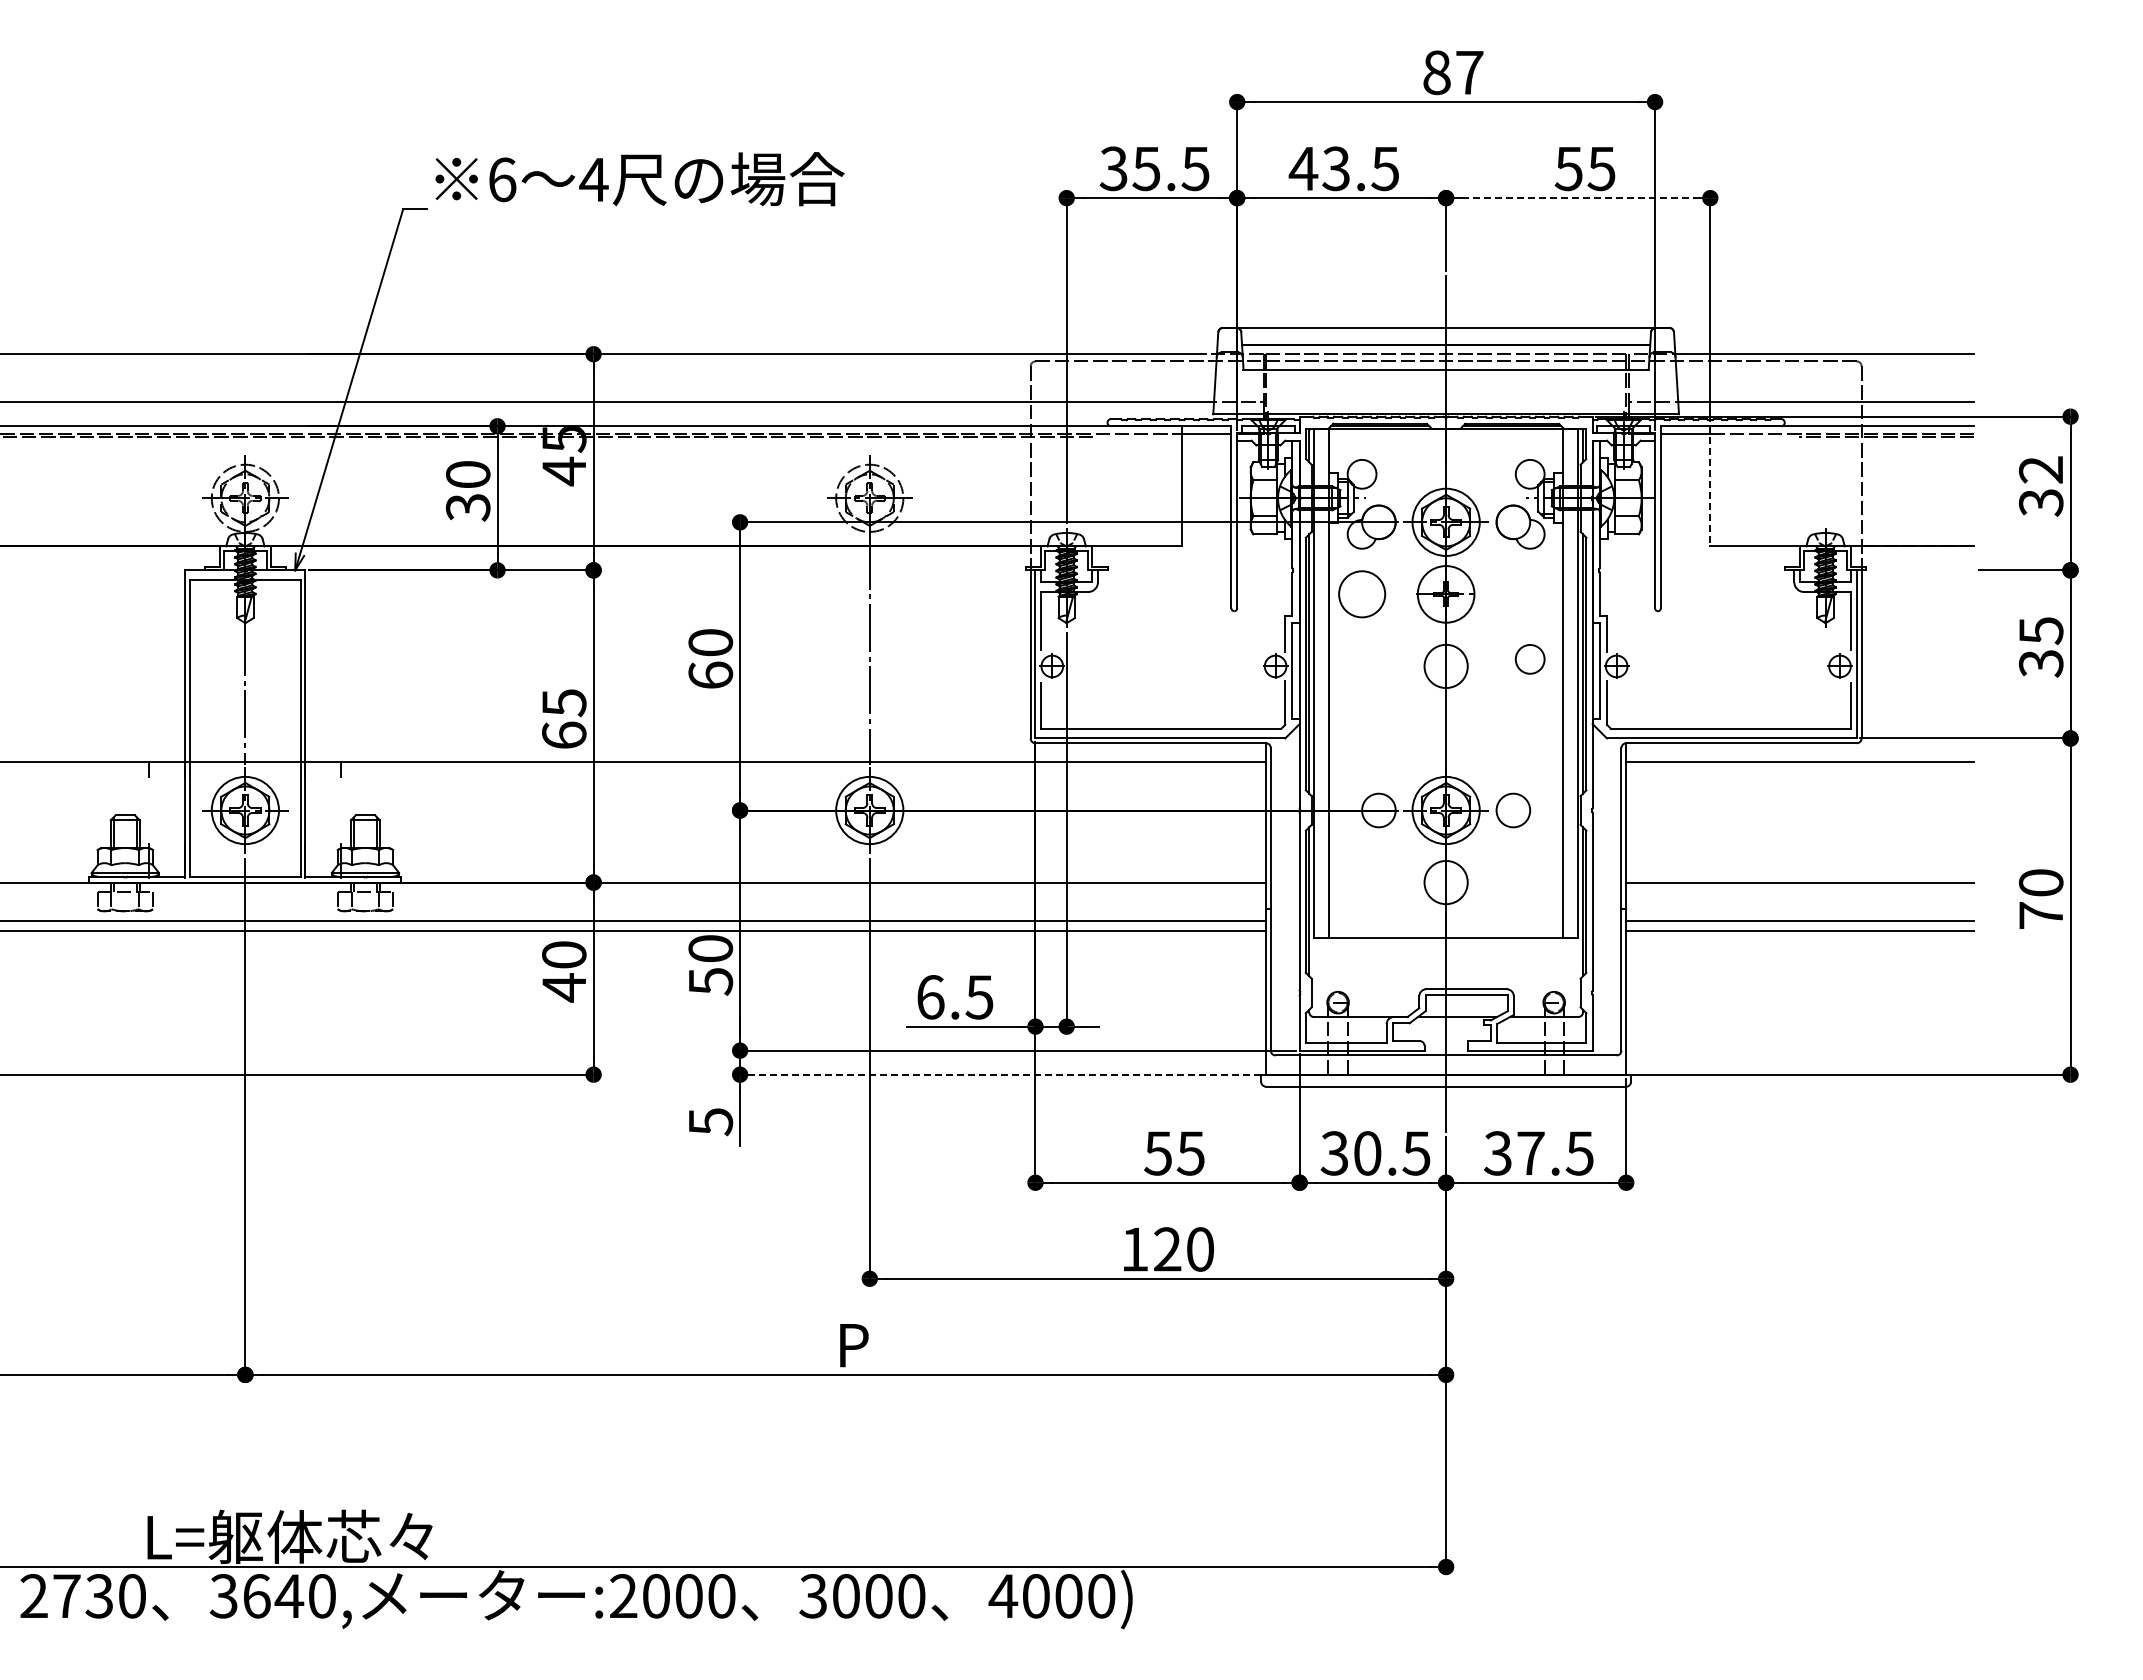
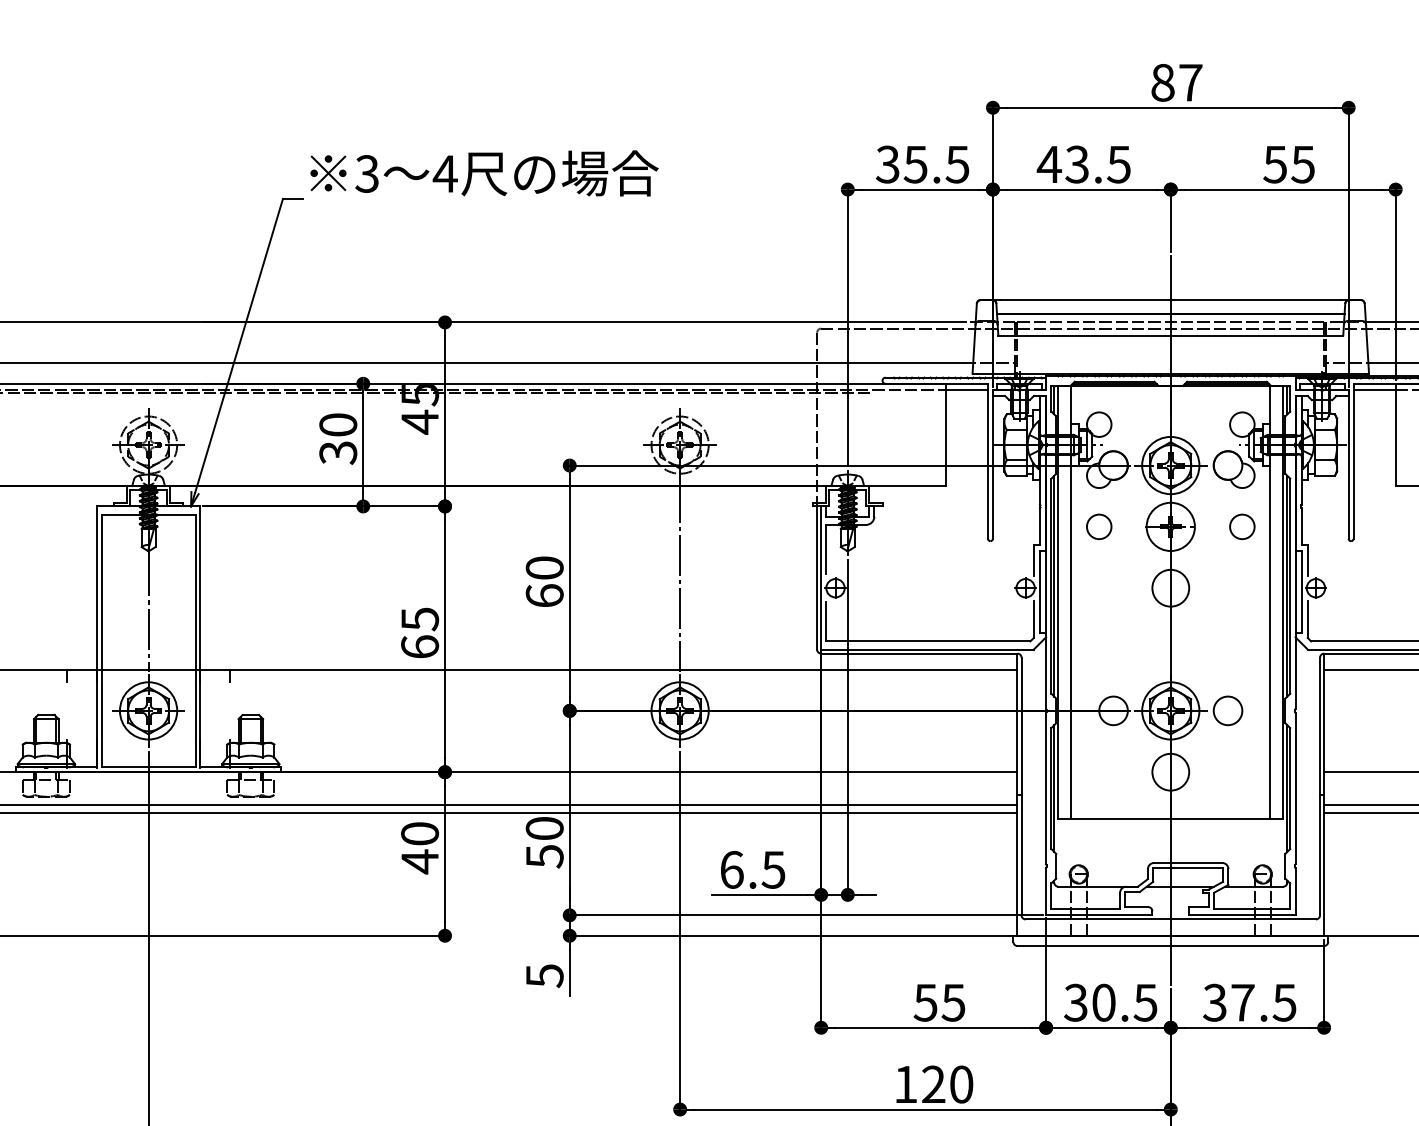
text: (502, 179) -> (367, 173), 6 -> 3
line: (1578, 198) -> (1283, 189), dashed -> solid
line: (1710, 486) -> (1395, 435), dashed -> solid
circle: (1361, 594) -> (1098, 526), size x0.62
circle: (1529, 659) -> (1241, 526), moved
line: (998, 1074) -> (789, 935), dashed -> solid

